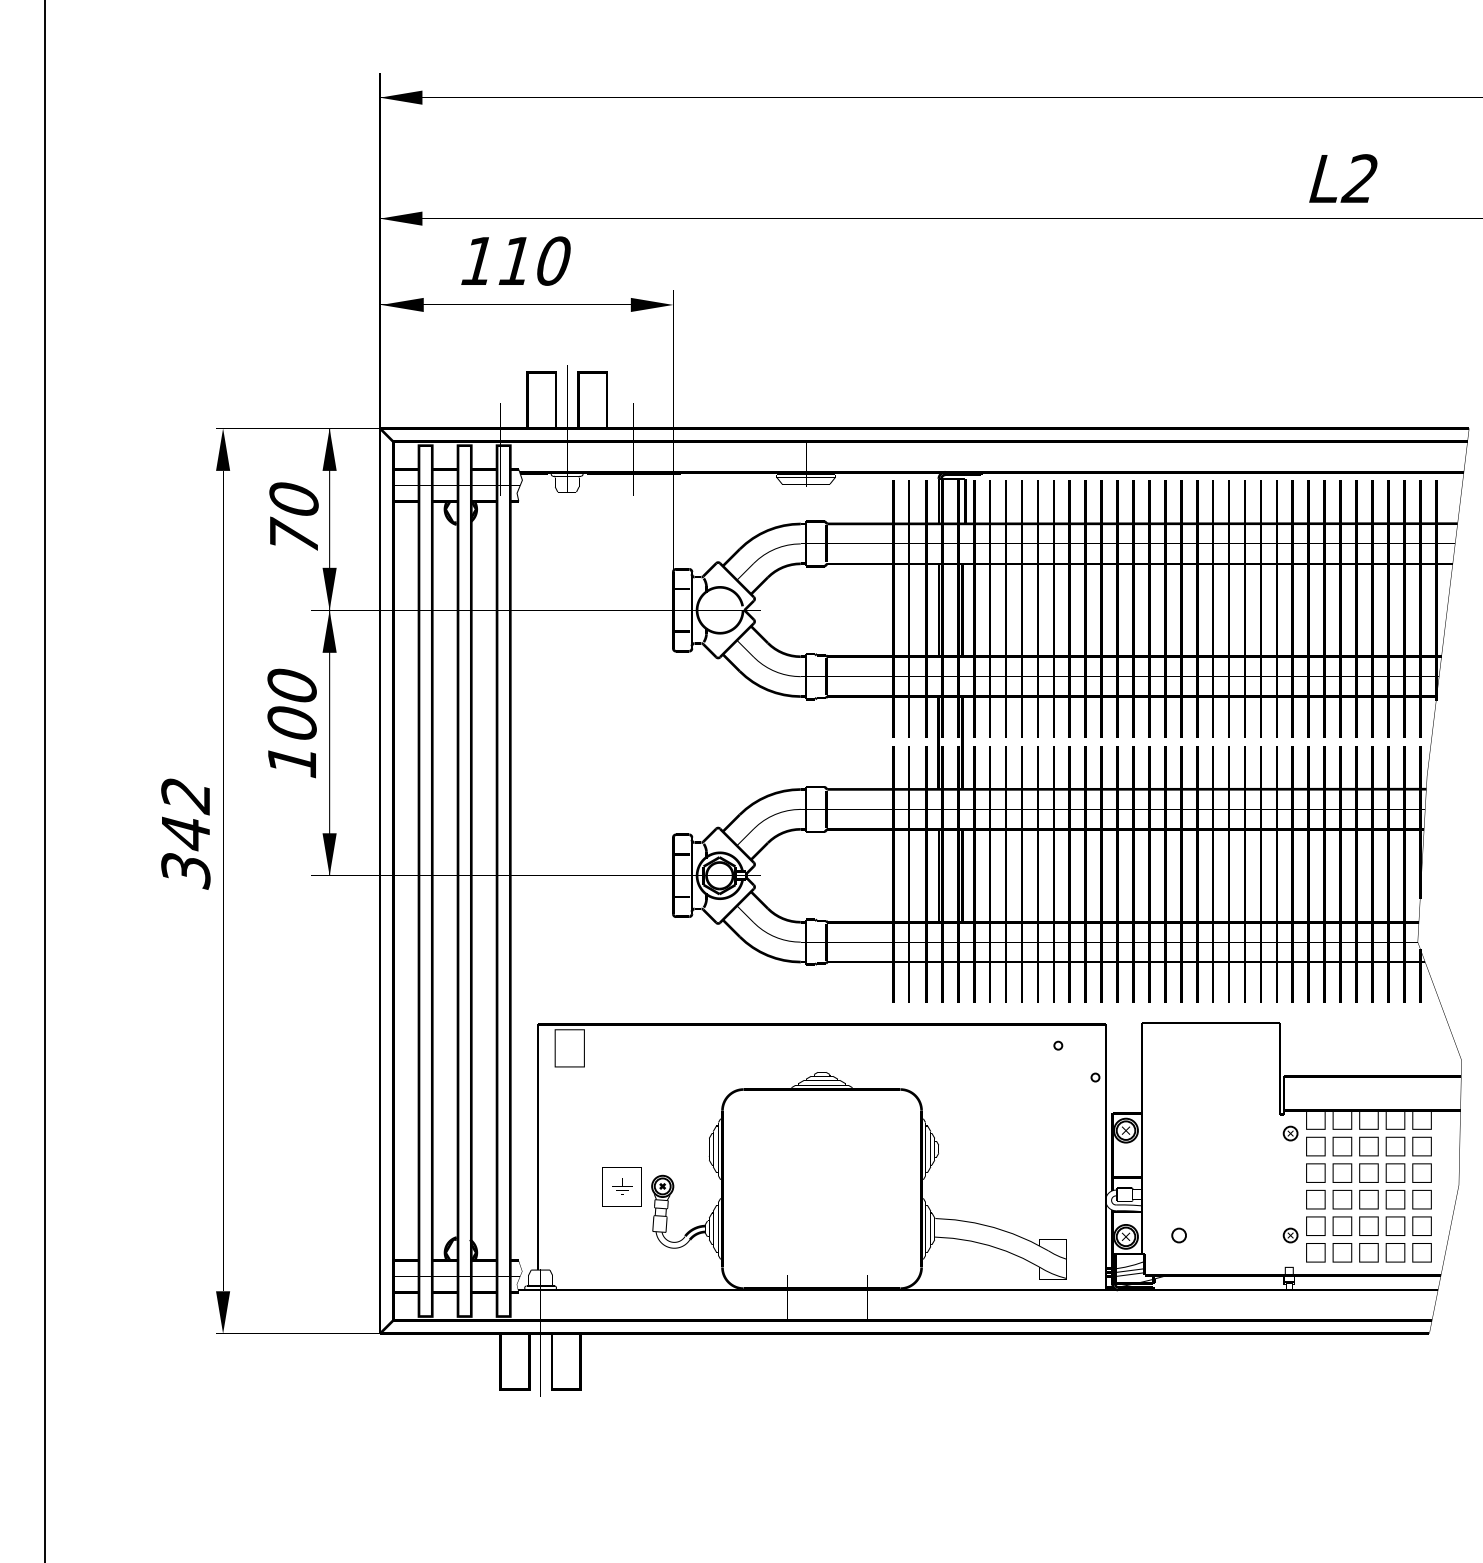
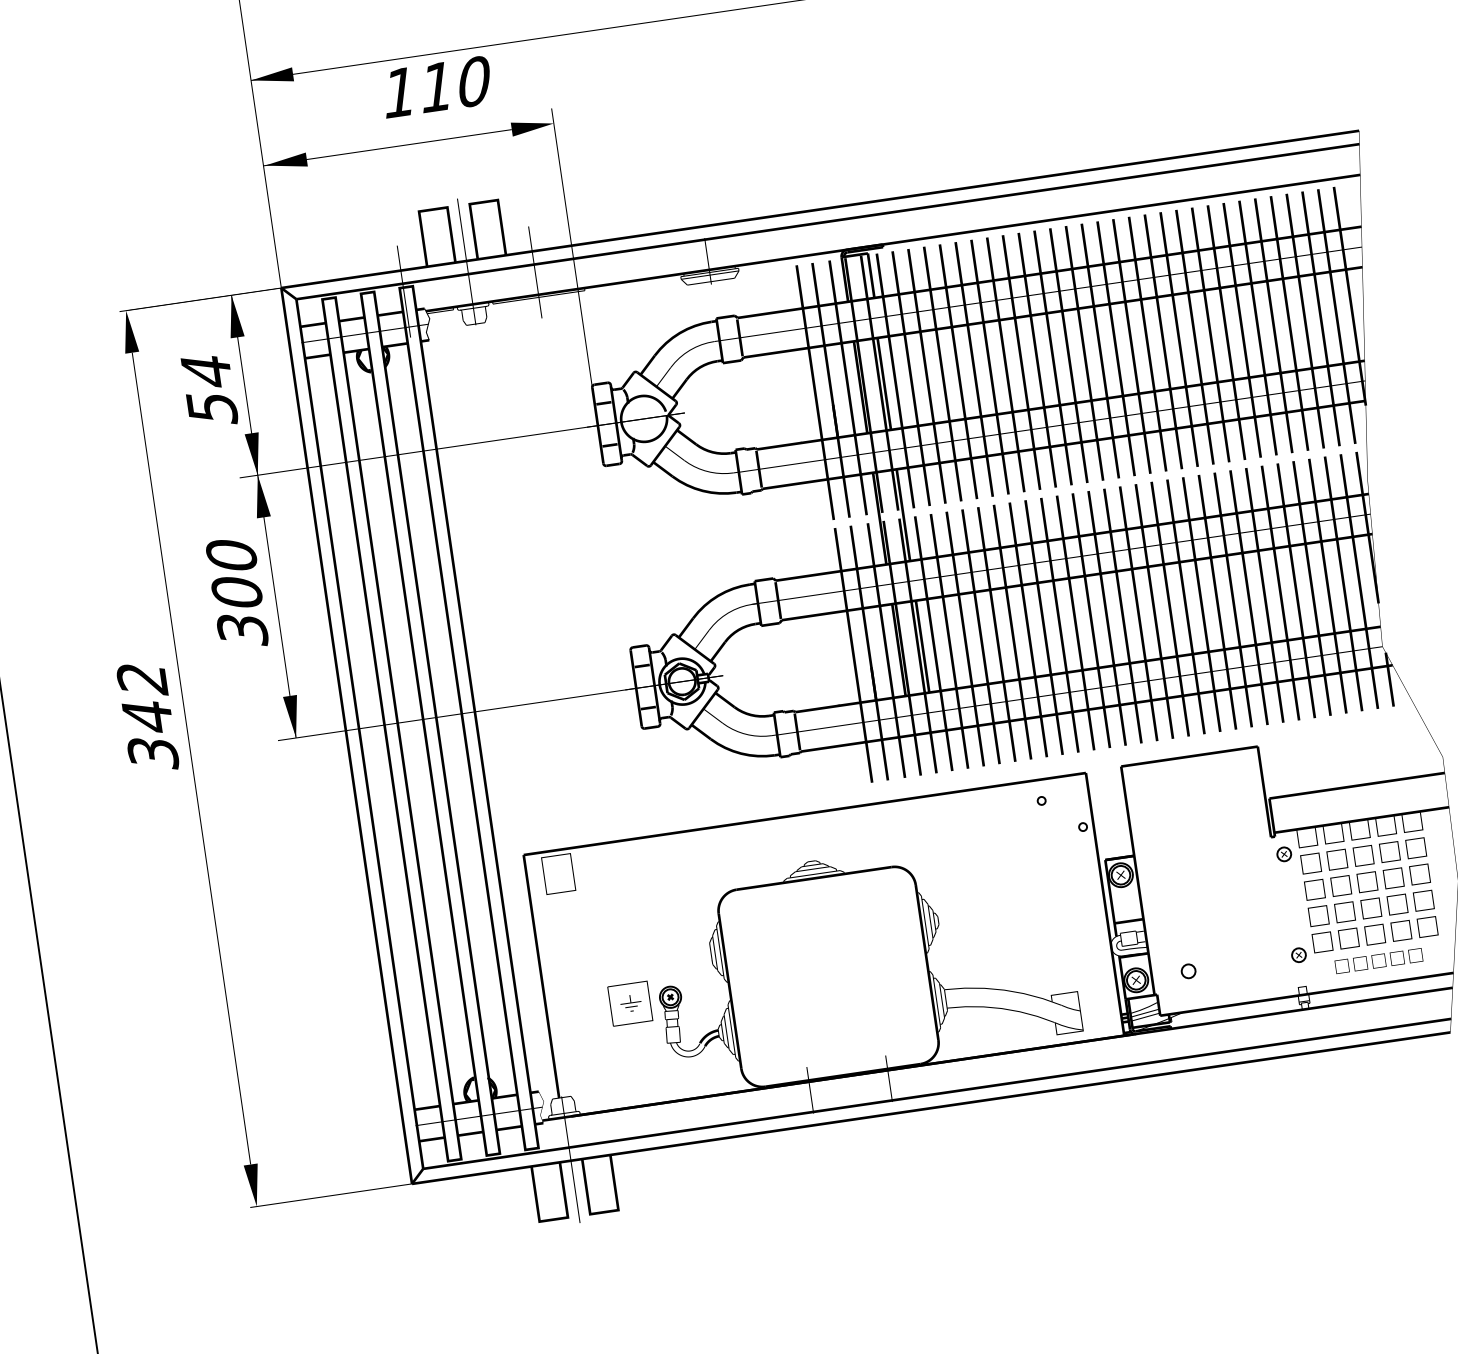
text: (515, 260) -> (436, 86), moved
text: (293, 519) -> (208, 390), 70 -> 54
text: (291, 761) -> (241, 630), 100 -> 300
part: (1368, 1252) -> (1378, 960), size x0.7

